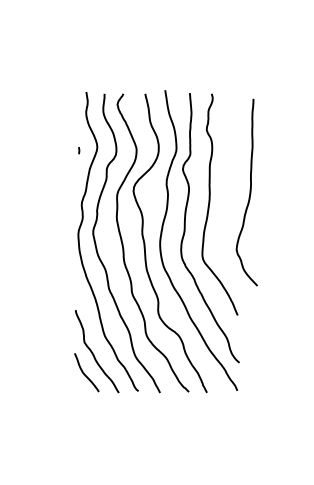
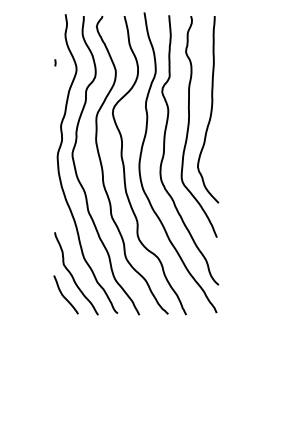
line: (79, 150) -> (55, 62), moved
curve: (249, 192) -> (210, 109), moved

